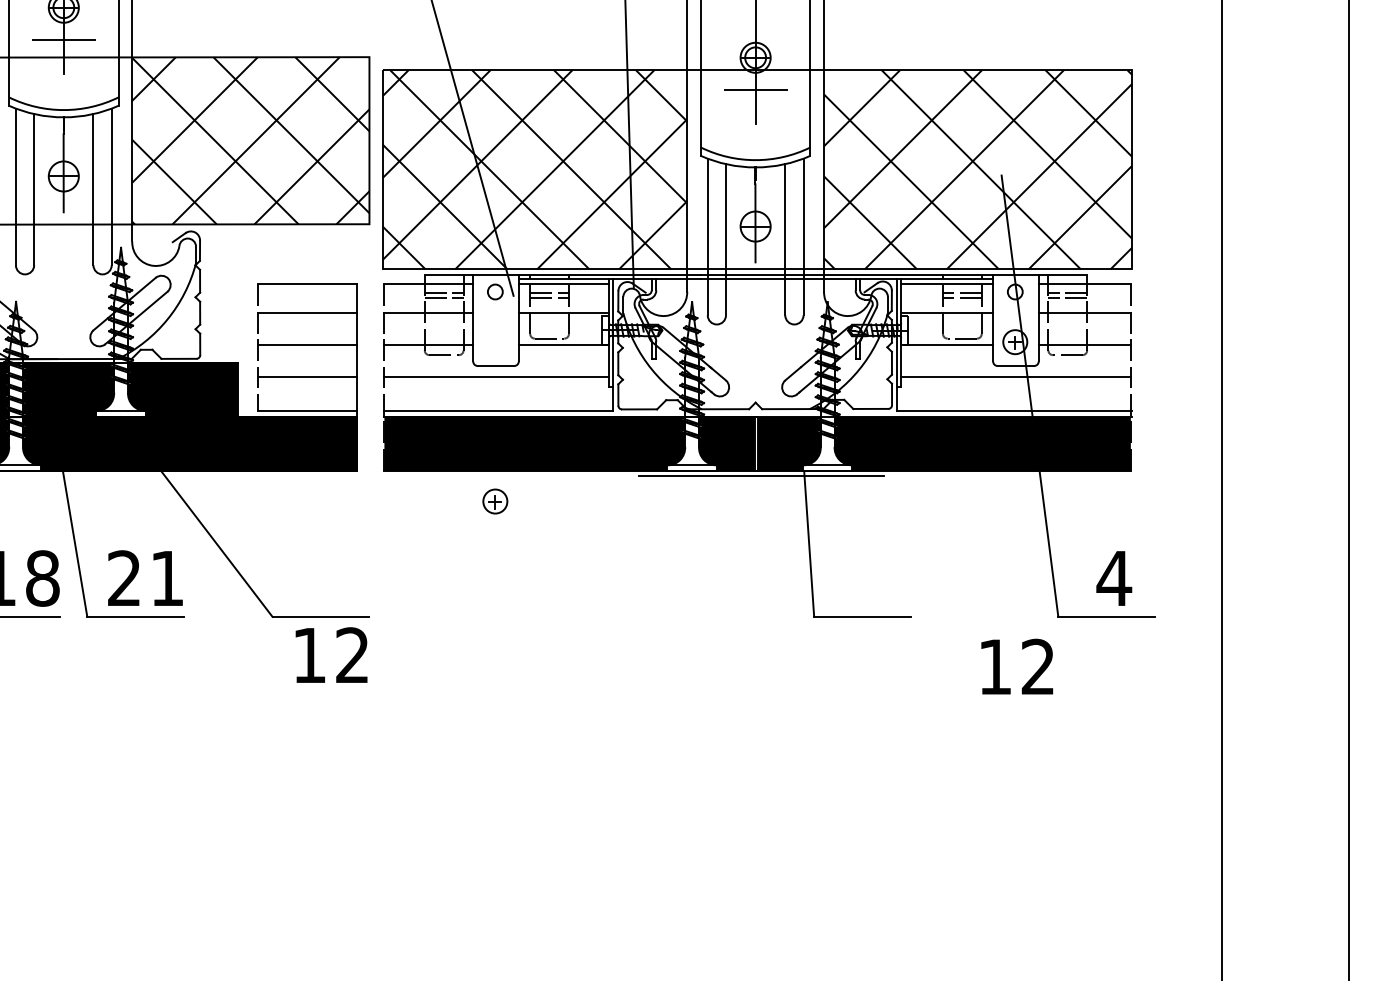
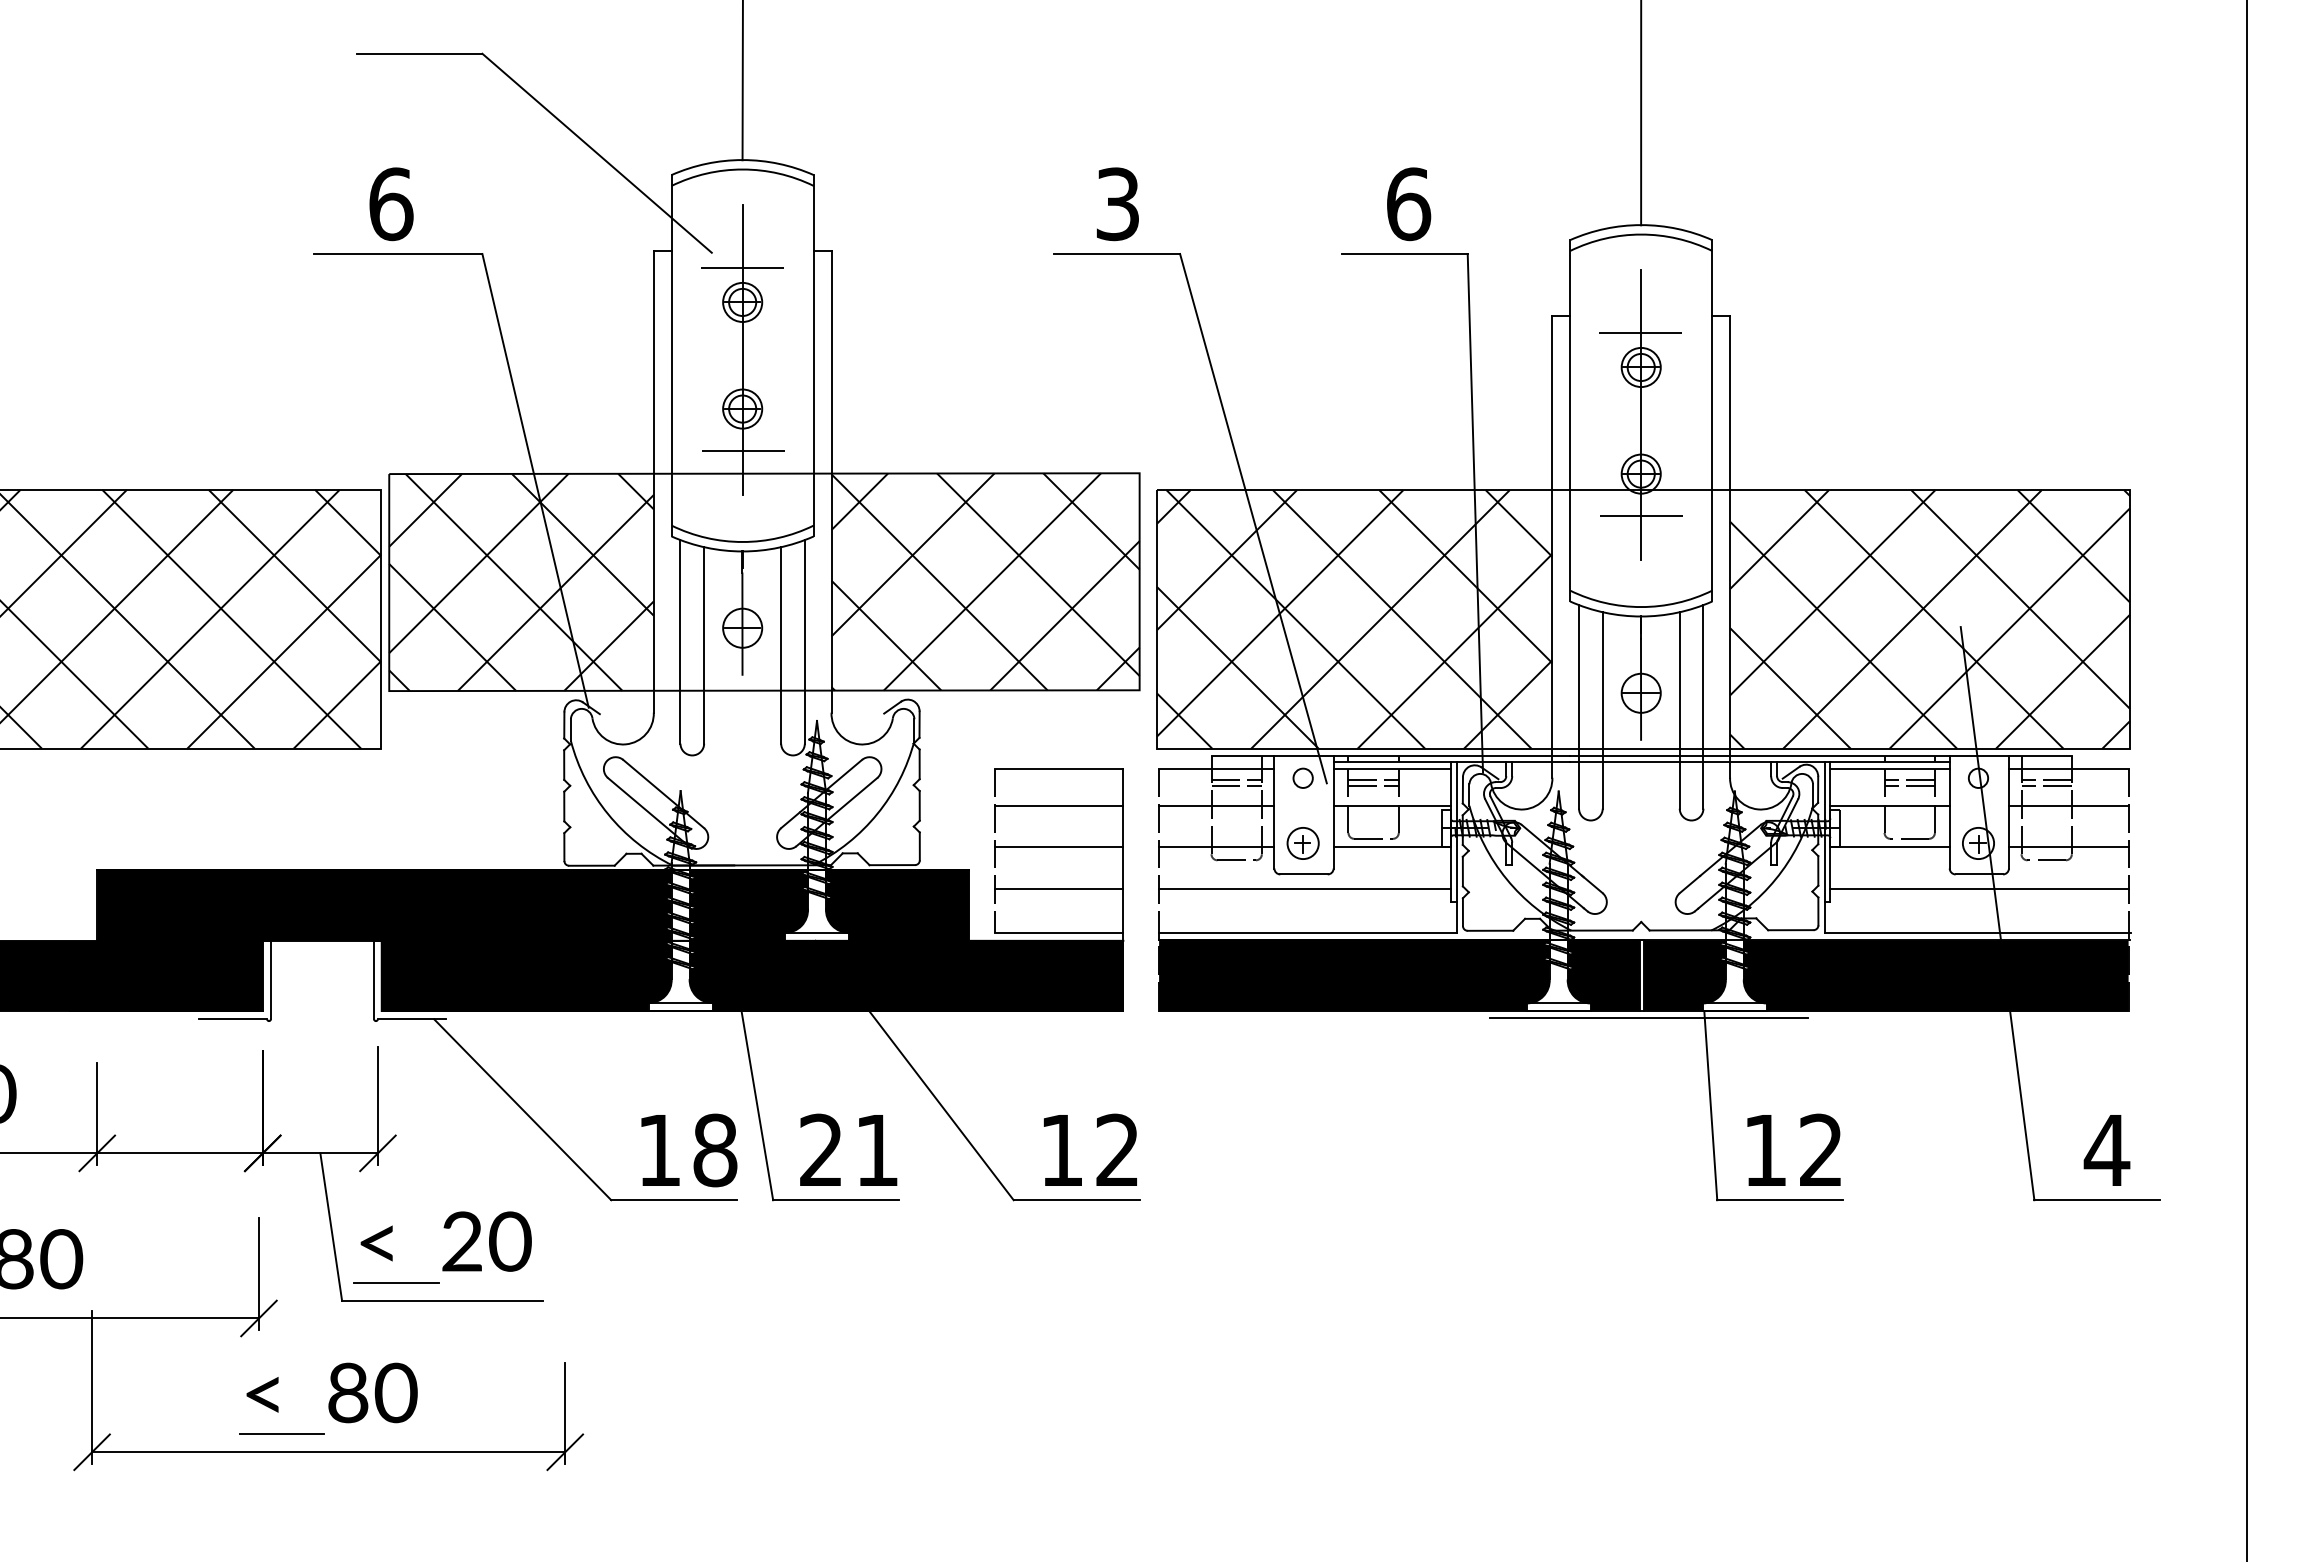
part: (494, 501) -> (1302, 843), moved
text: (330, 654) -> (1089, 1149), moved
text: (1016, 666) -> (1793, 1149), moved

